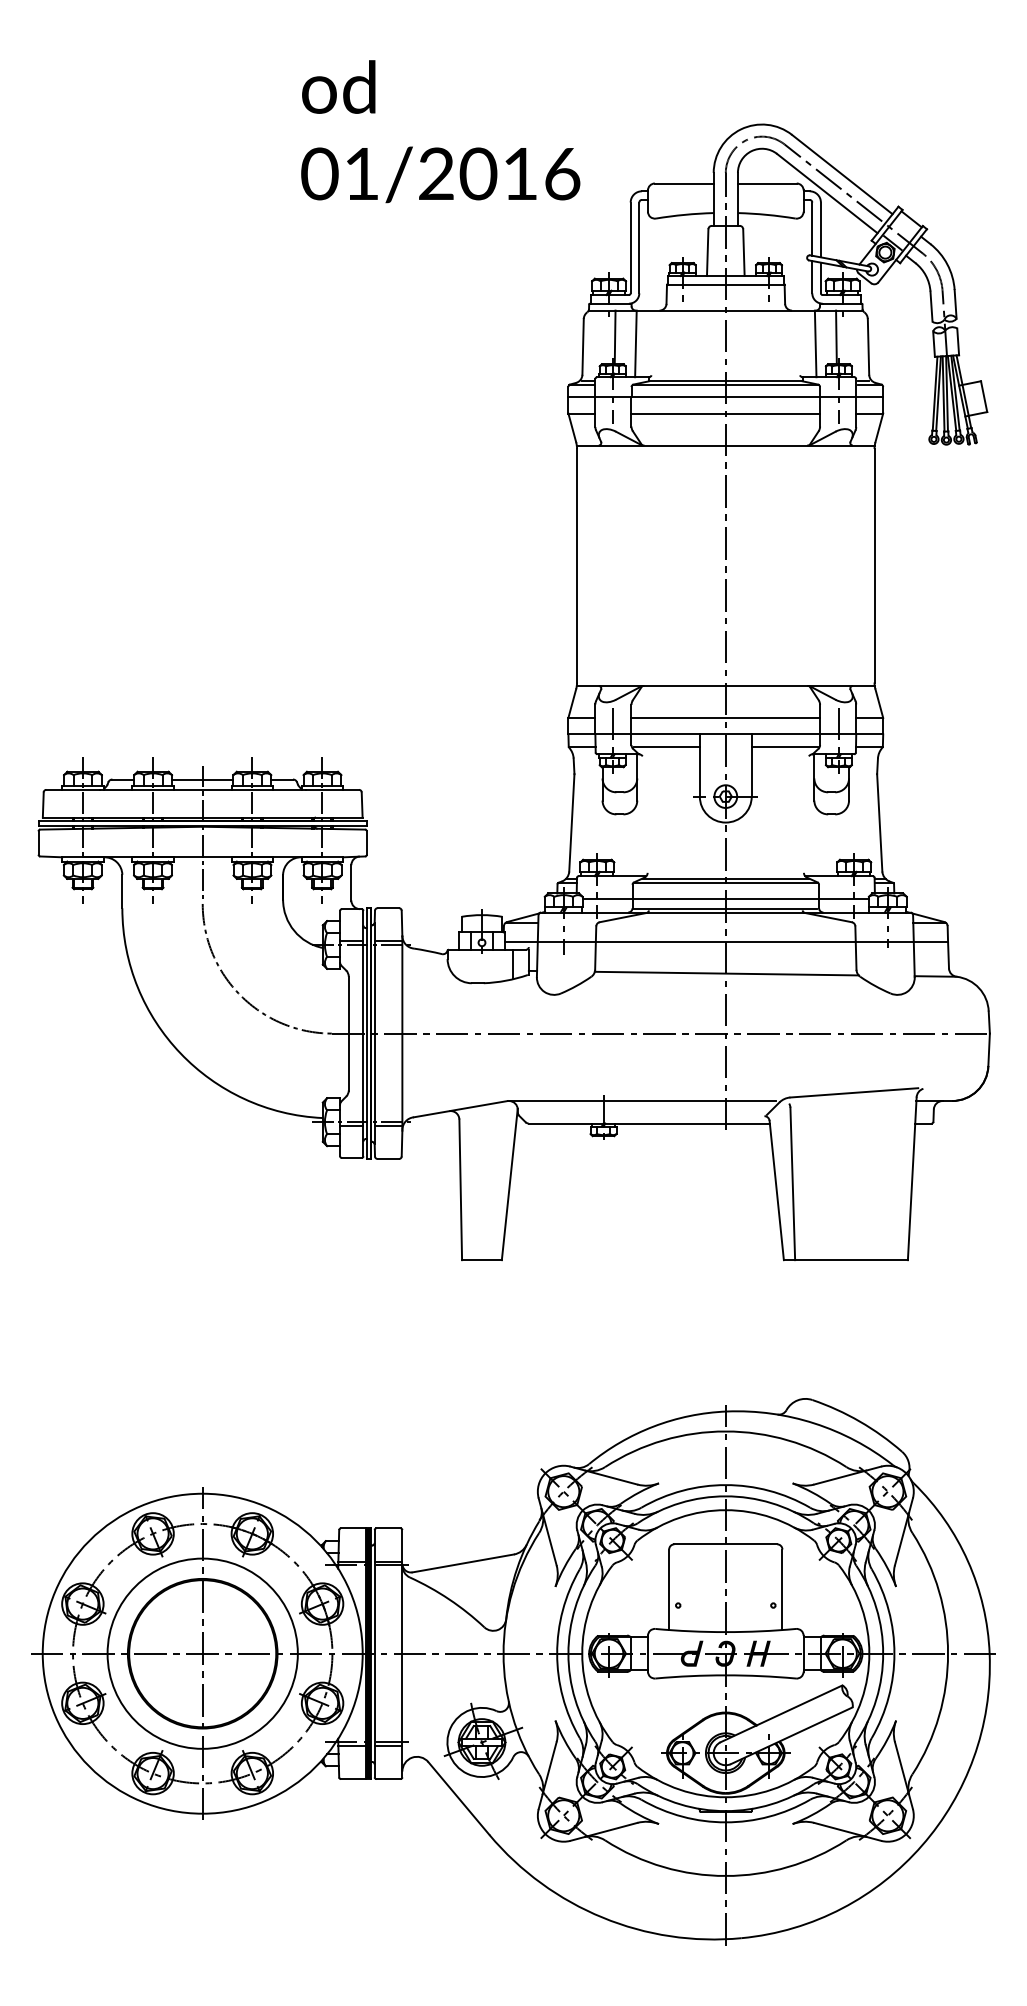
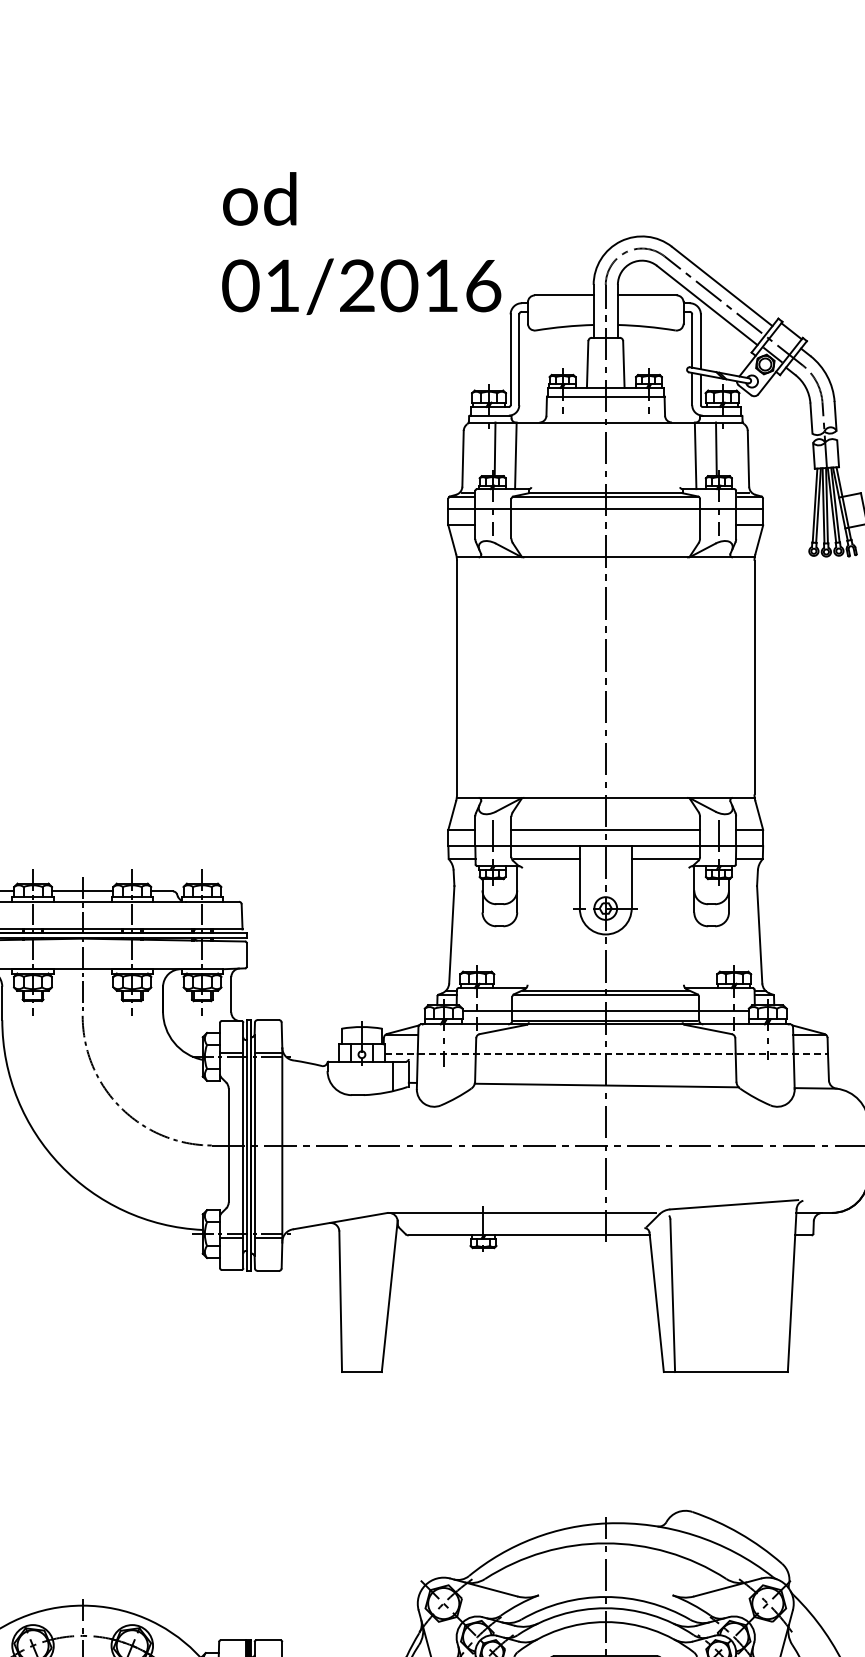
text: (440, 131) -> (361, 243), moved
line: (725, 413) -> (605, 525), removed
line: (727, 941) -> (607, 1053), solid -> dashed

